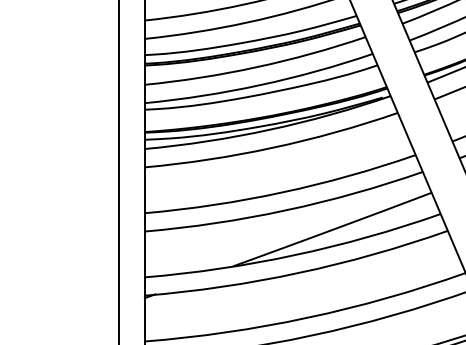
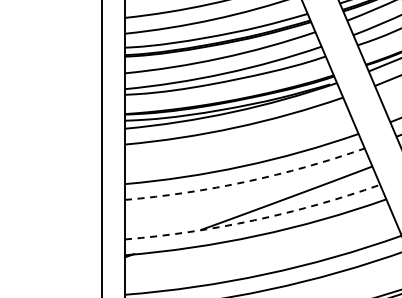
arc: (285, 210) -> (246, 181), solid -> dashed
arc: (295, 255) -> (254, 220), solid -> dashed

